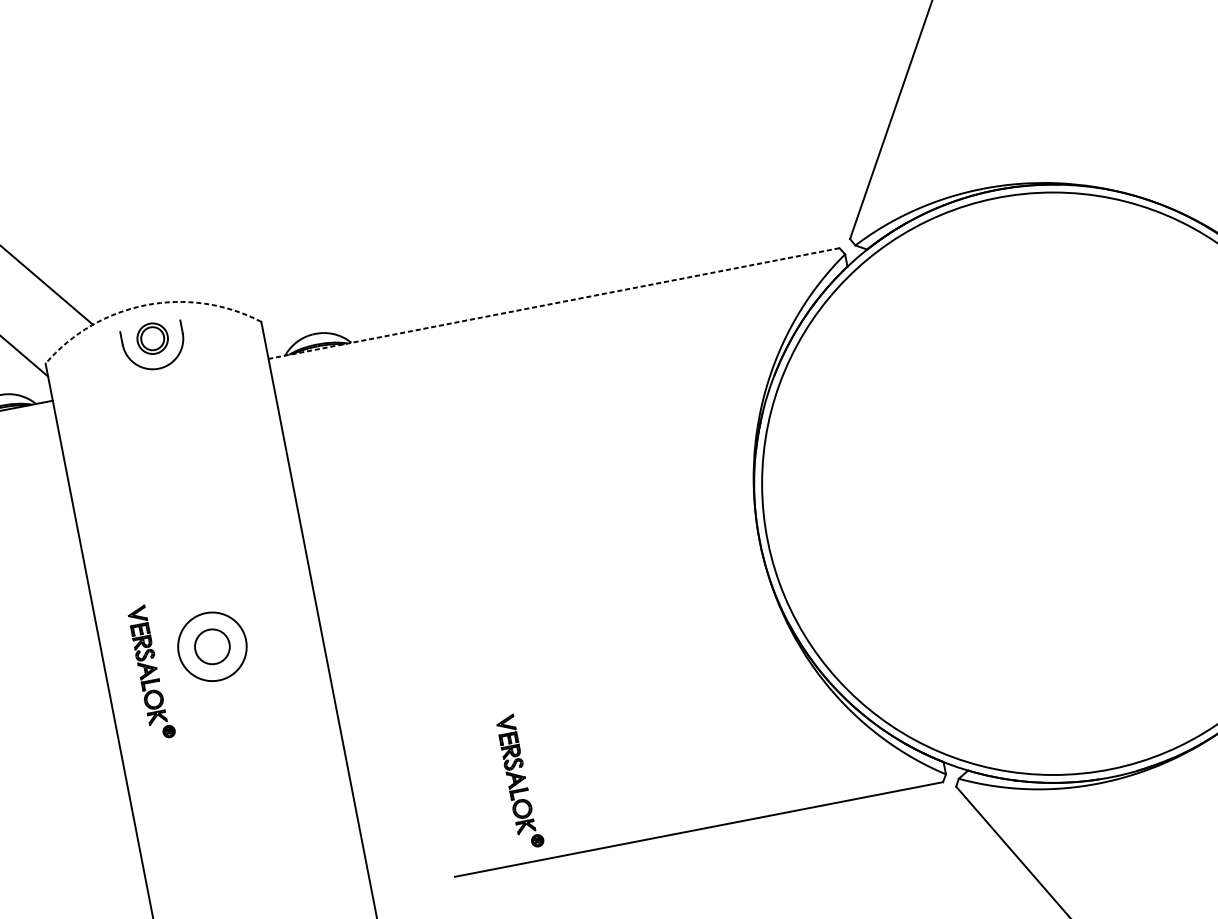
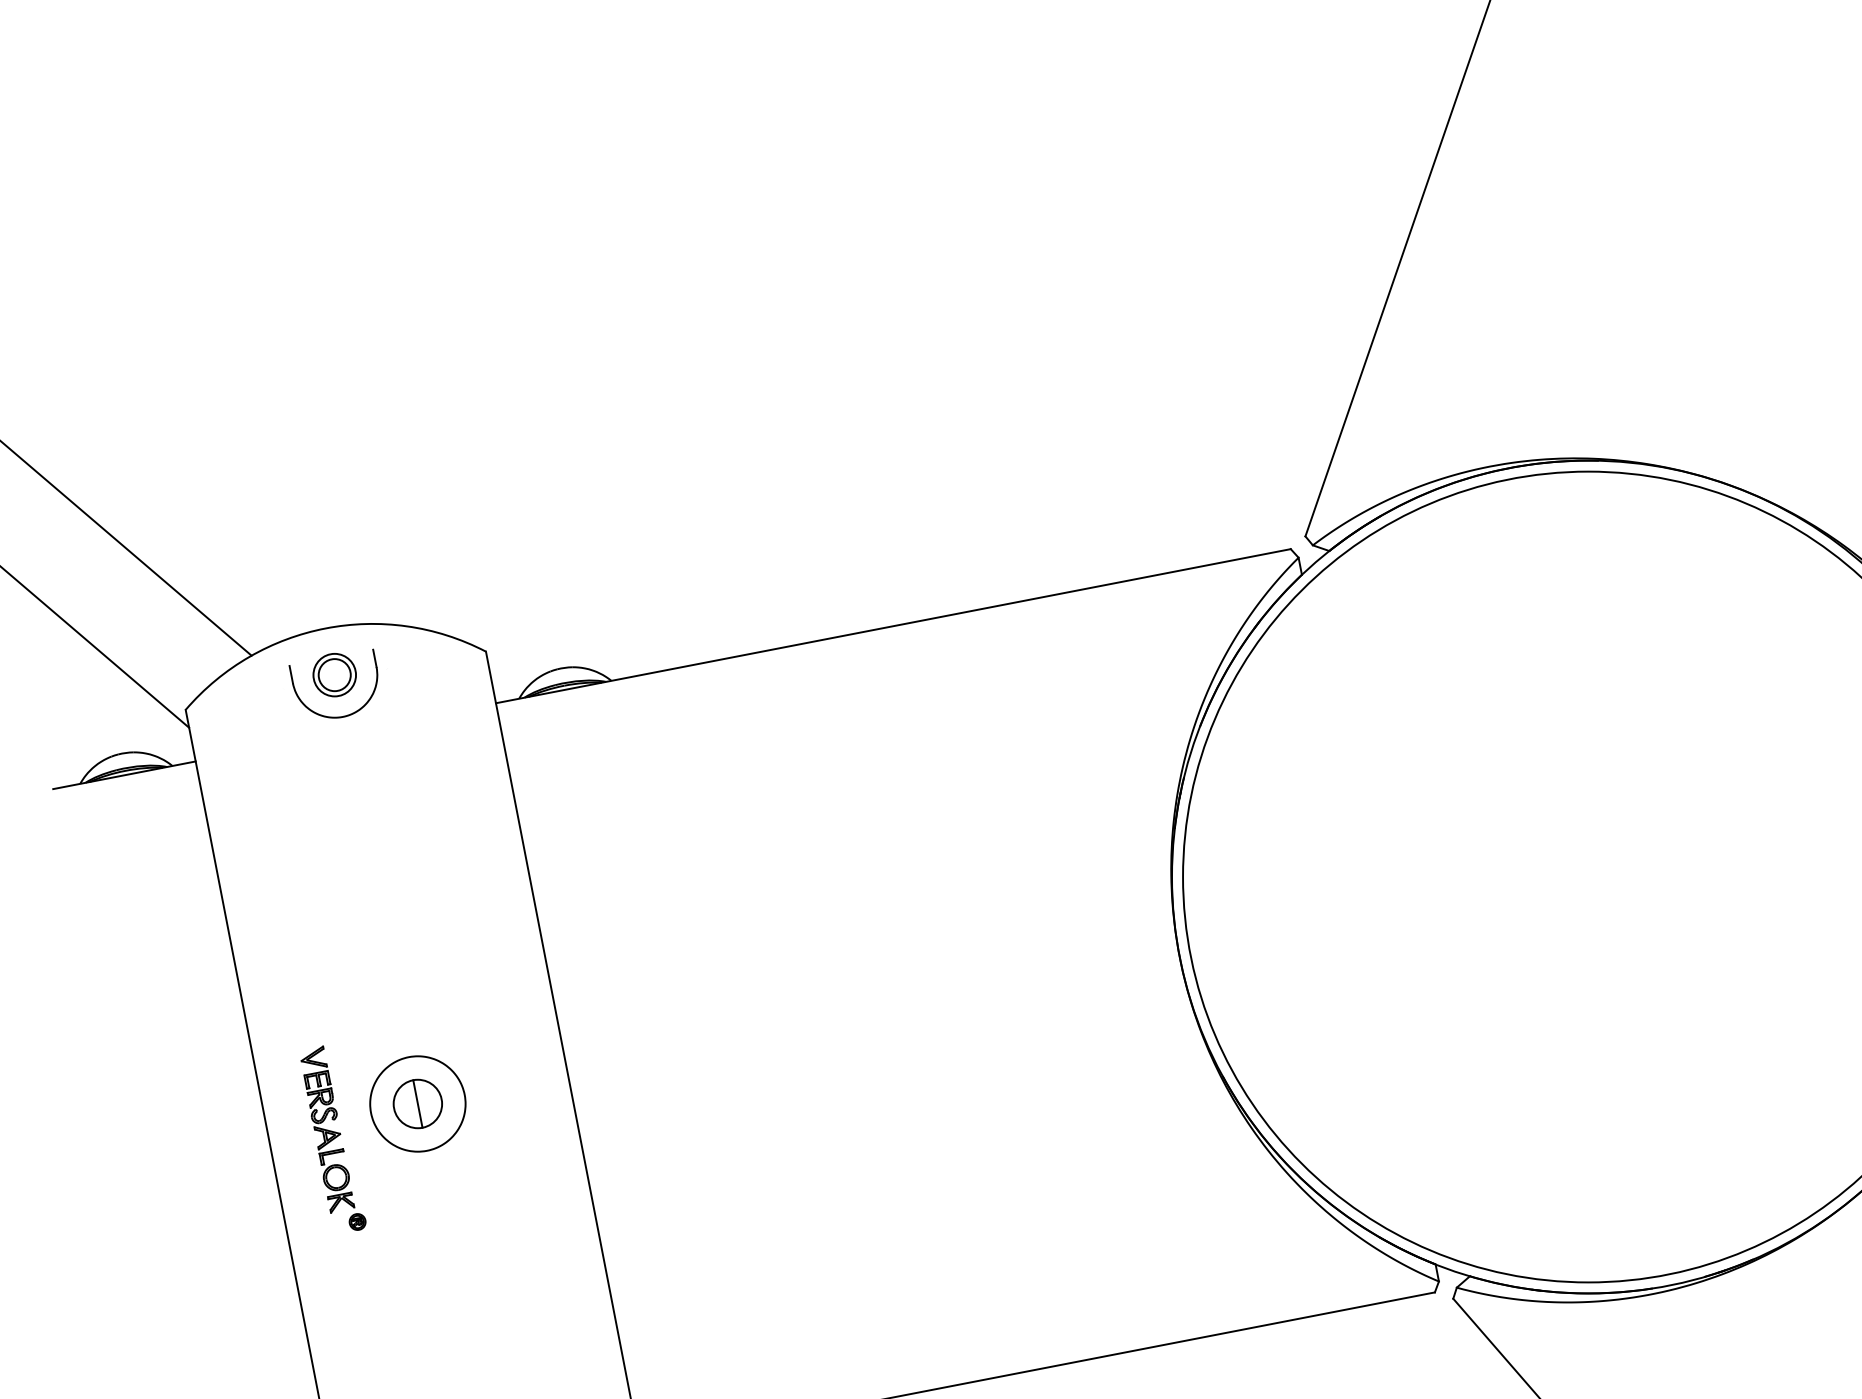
line: (554, 303) -> (893, 626), dashed -> solid
arc: (146, 305) -> (325, 628), dashed -> solid
line: (212, 646) -> (417, 1103), added
part: (520, 780) -> (846, 1289), removed

